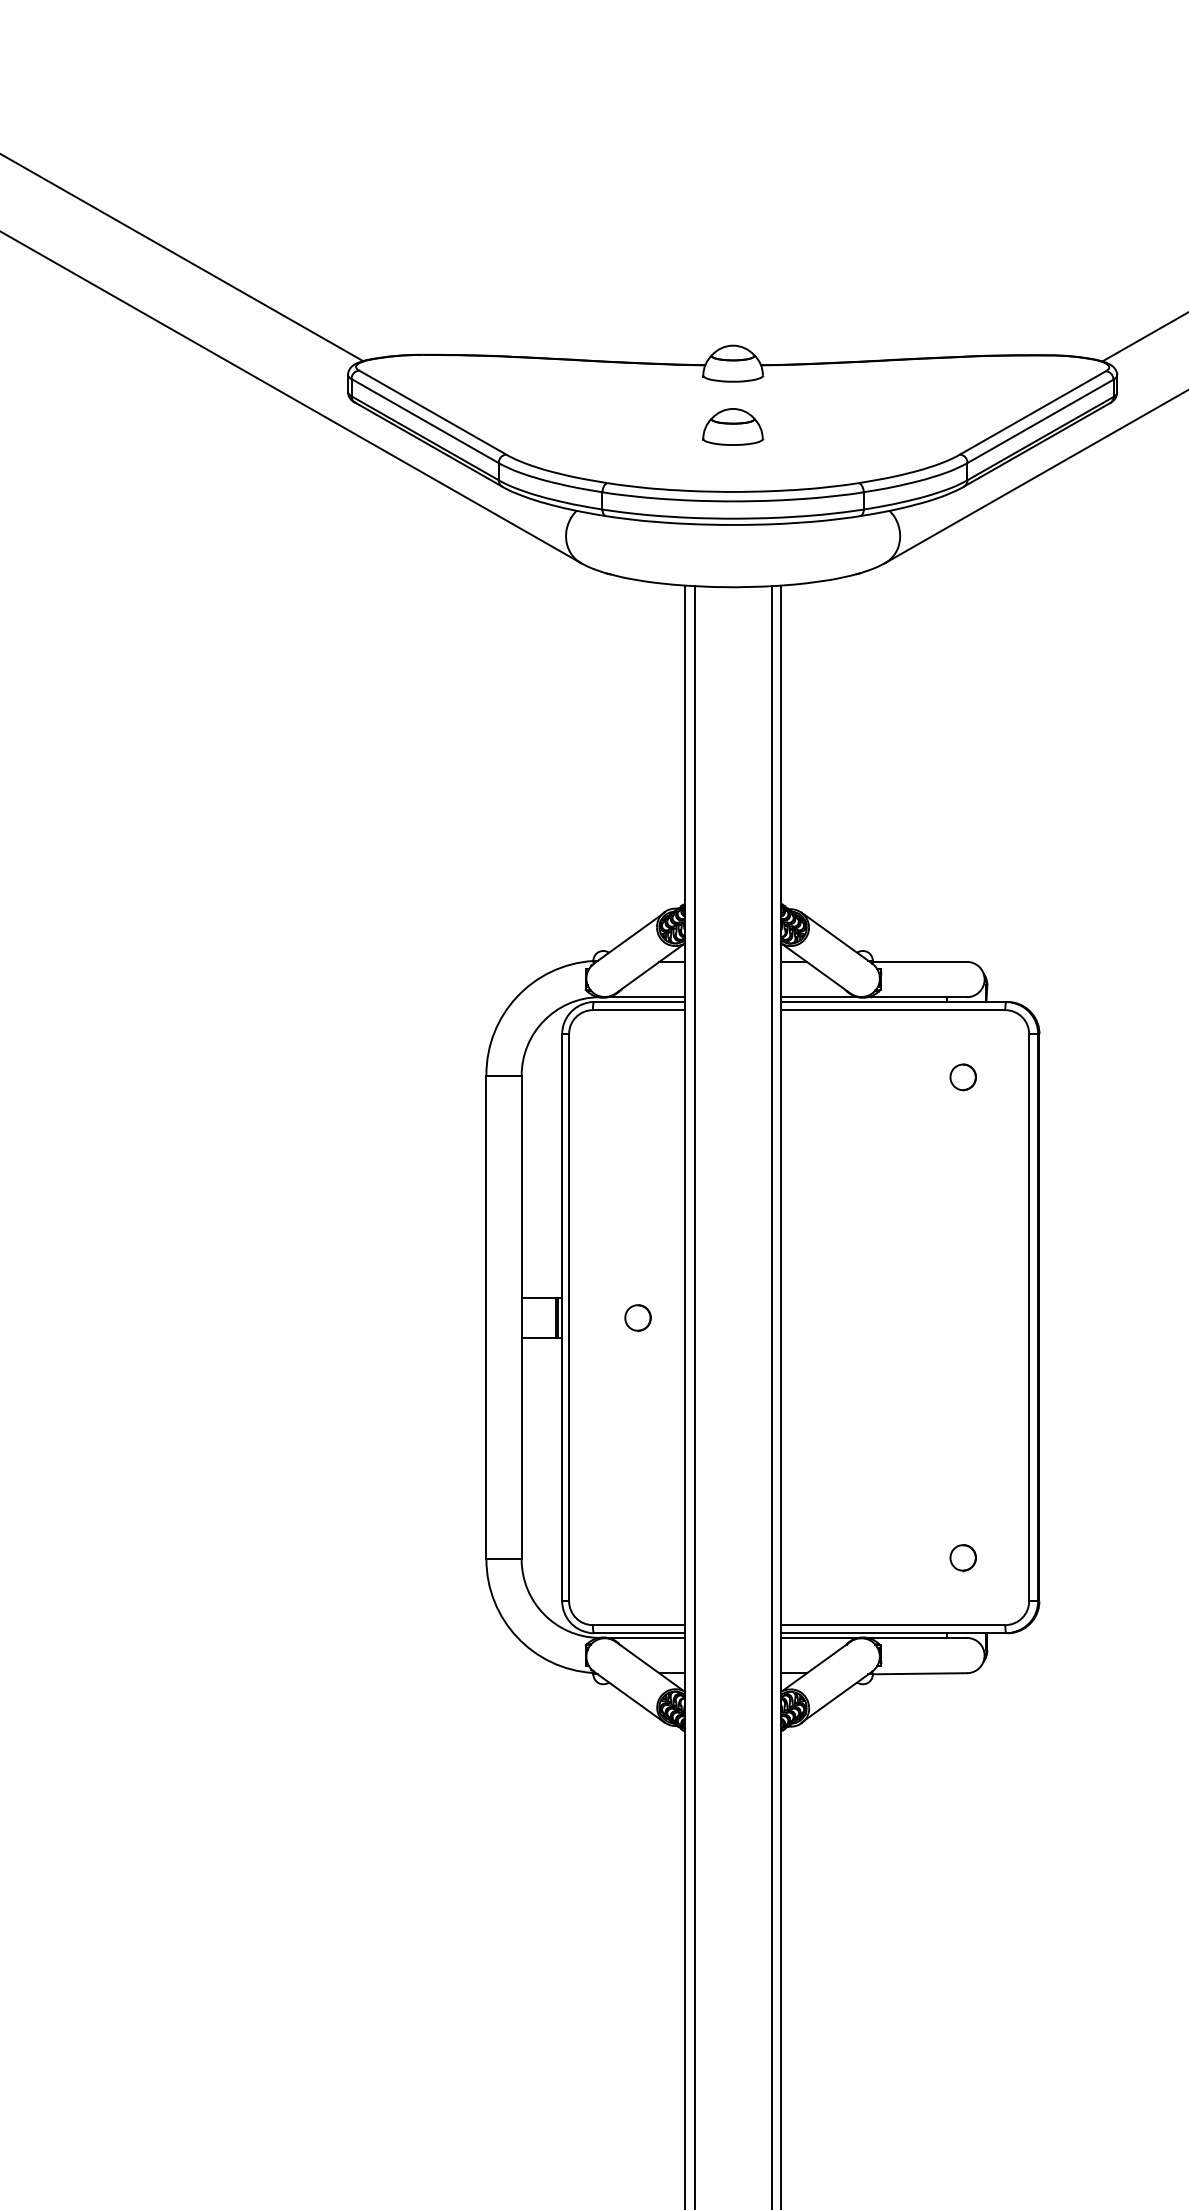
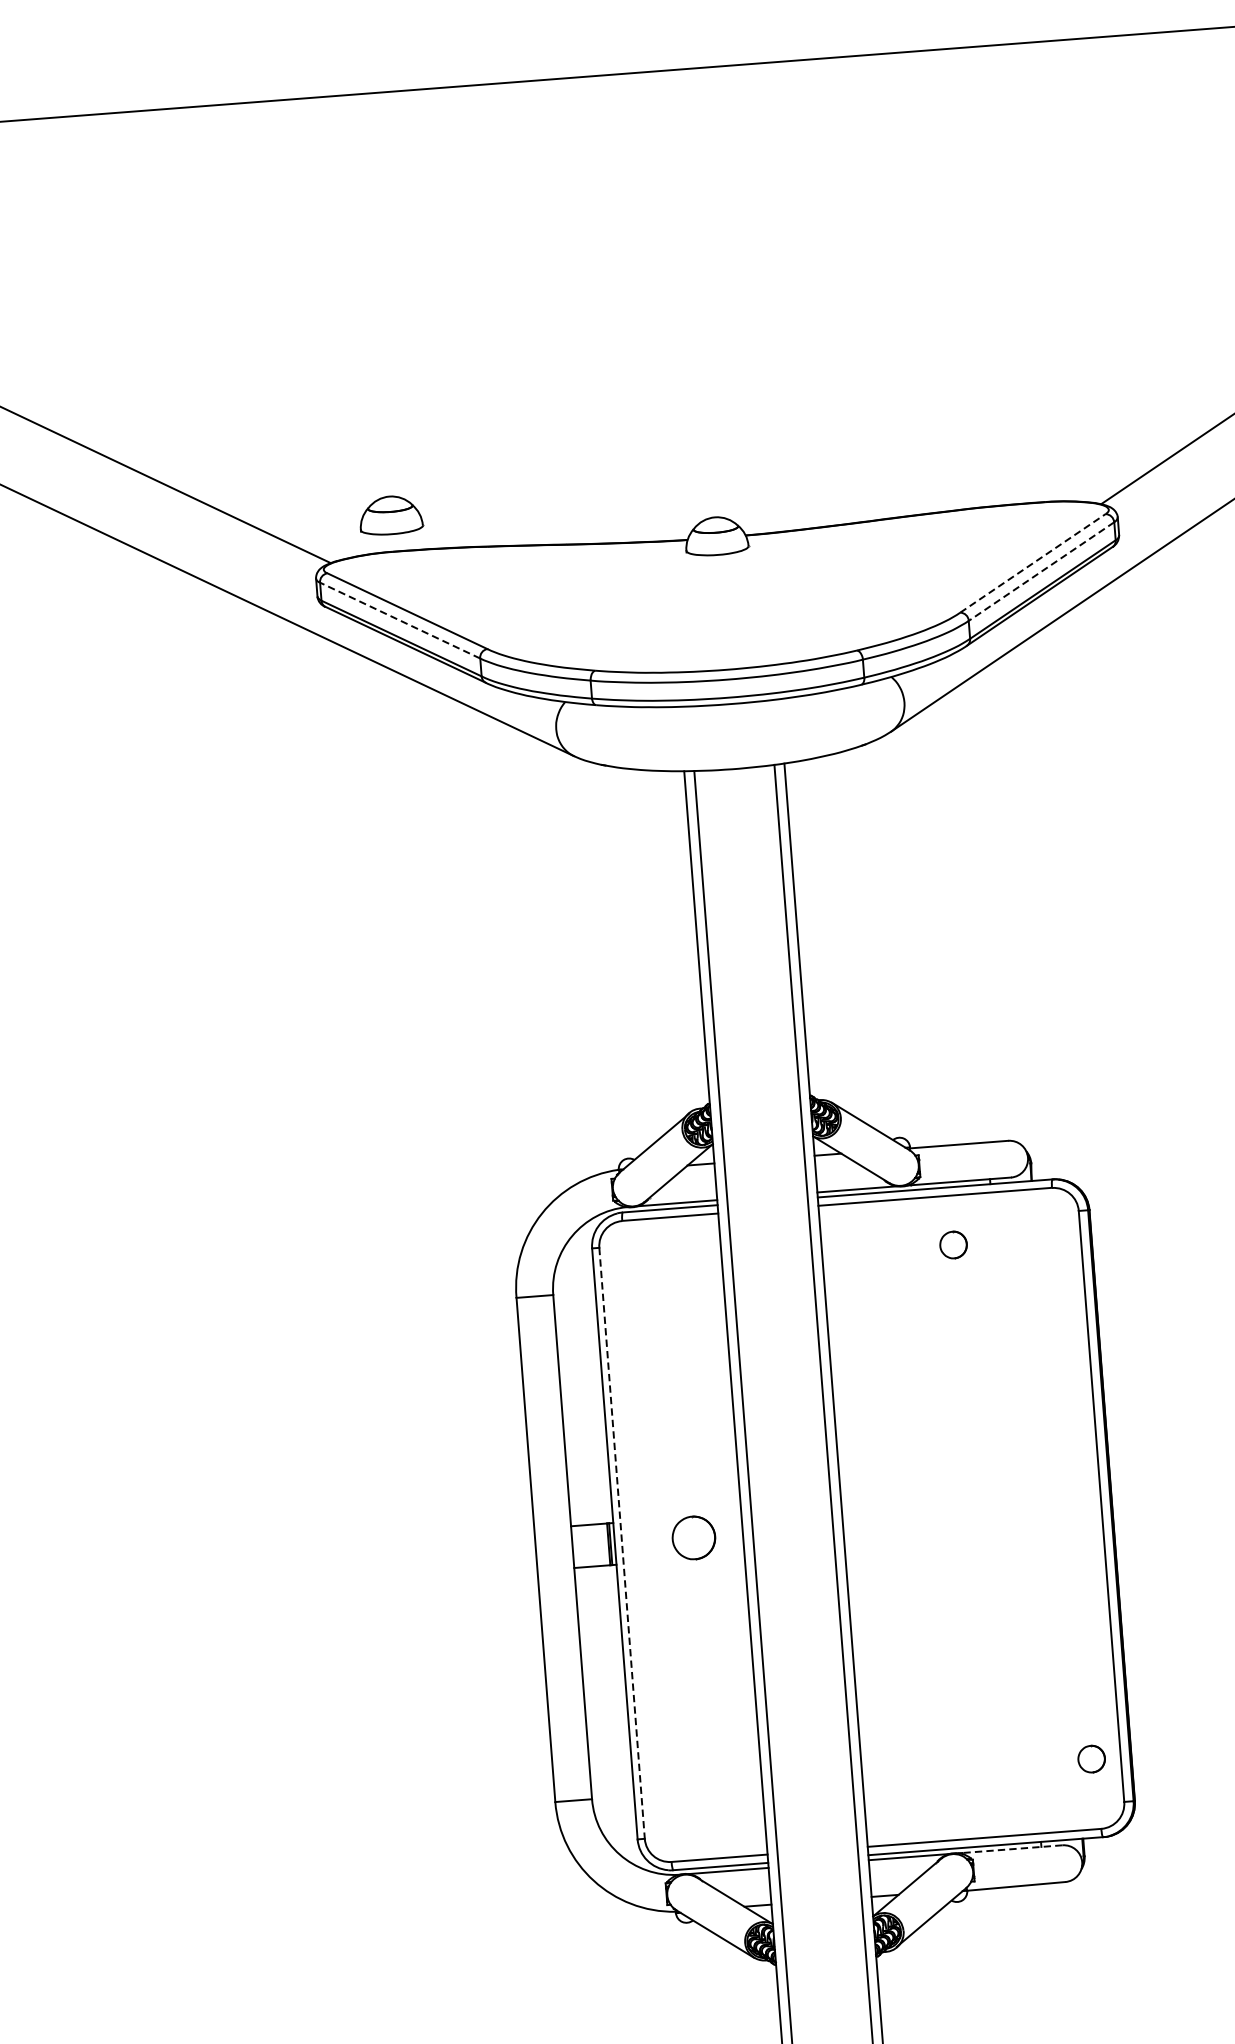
line: (1033, 412) -> (1033, 562), solid -> dashed
line: (425, 421) -> (400, 621), solid -> dashed
line: (1040, 421) -> (1041, 571), solid -> dashed
part: (733, 426) -> (391, 514), moved
part: (962, 1077) -> (952, 1245), moved
line: (569, 1317) -> (622, 1543), solid -> dashed
part: (637, 1318) -> (693, 1538), size x1.6
part: (962, 1558) -> (1090, 1759), moved
line: (918, 1637) -> (1011, 1848), solid -> dashed

